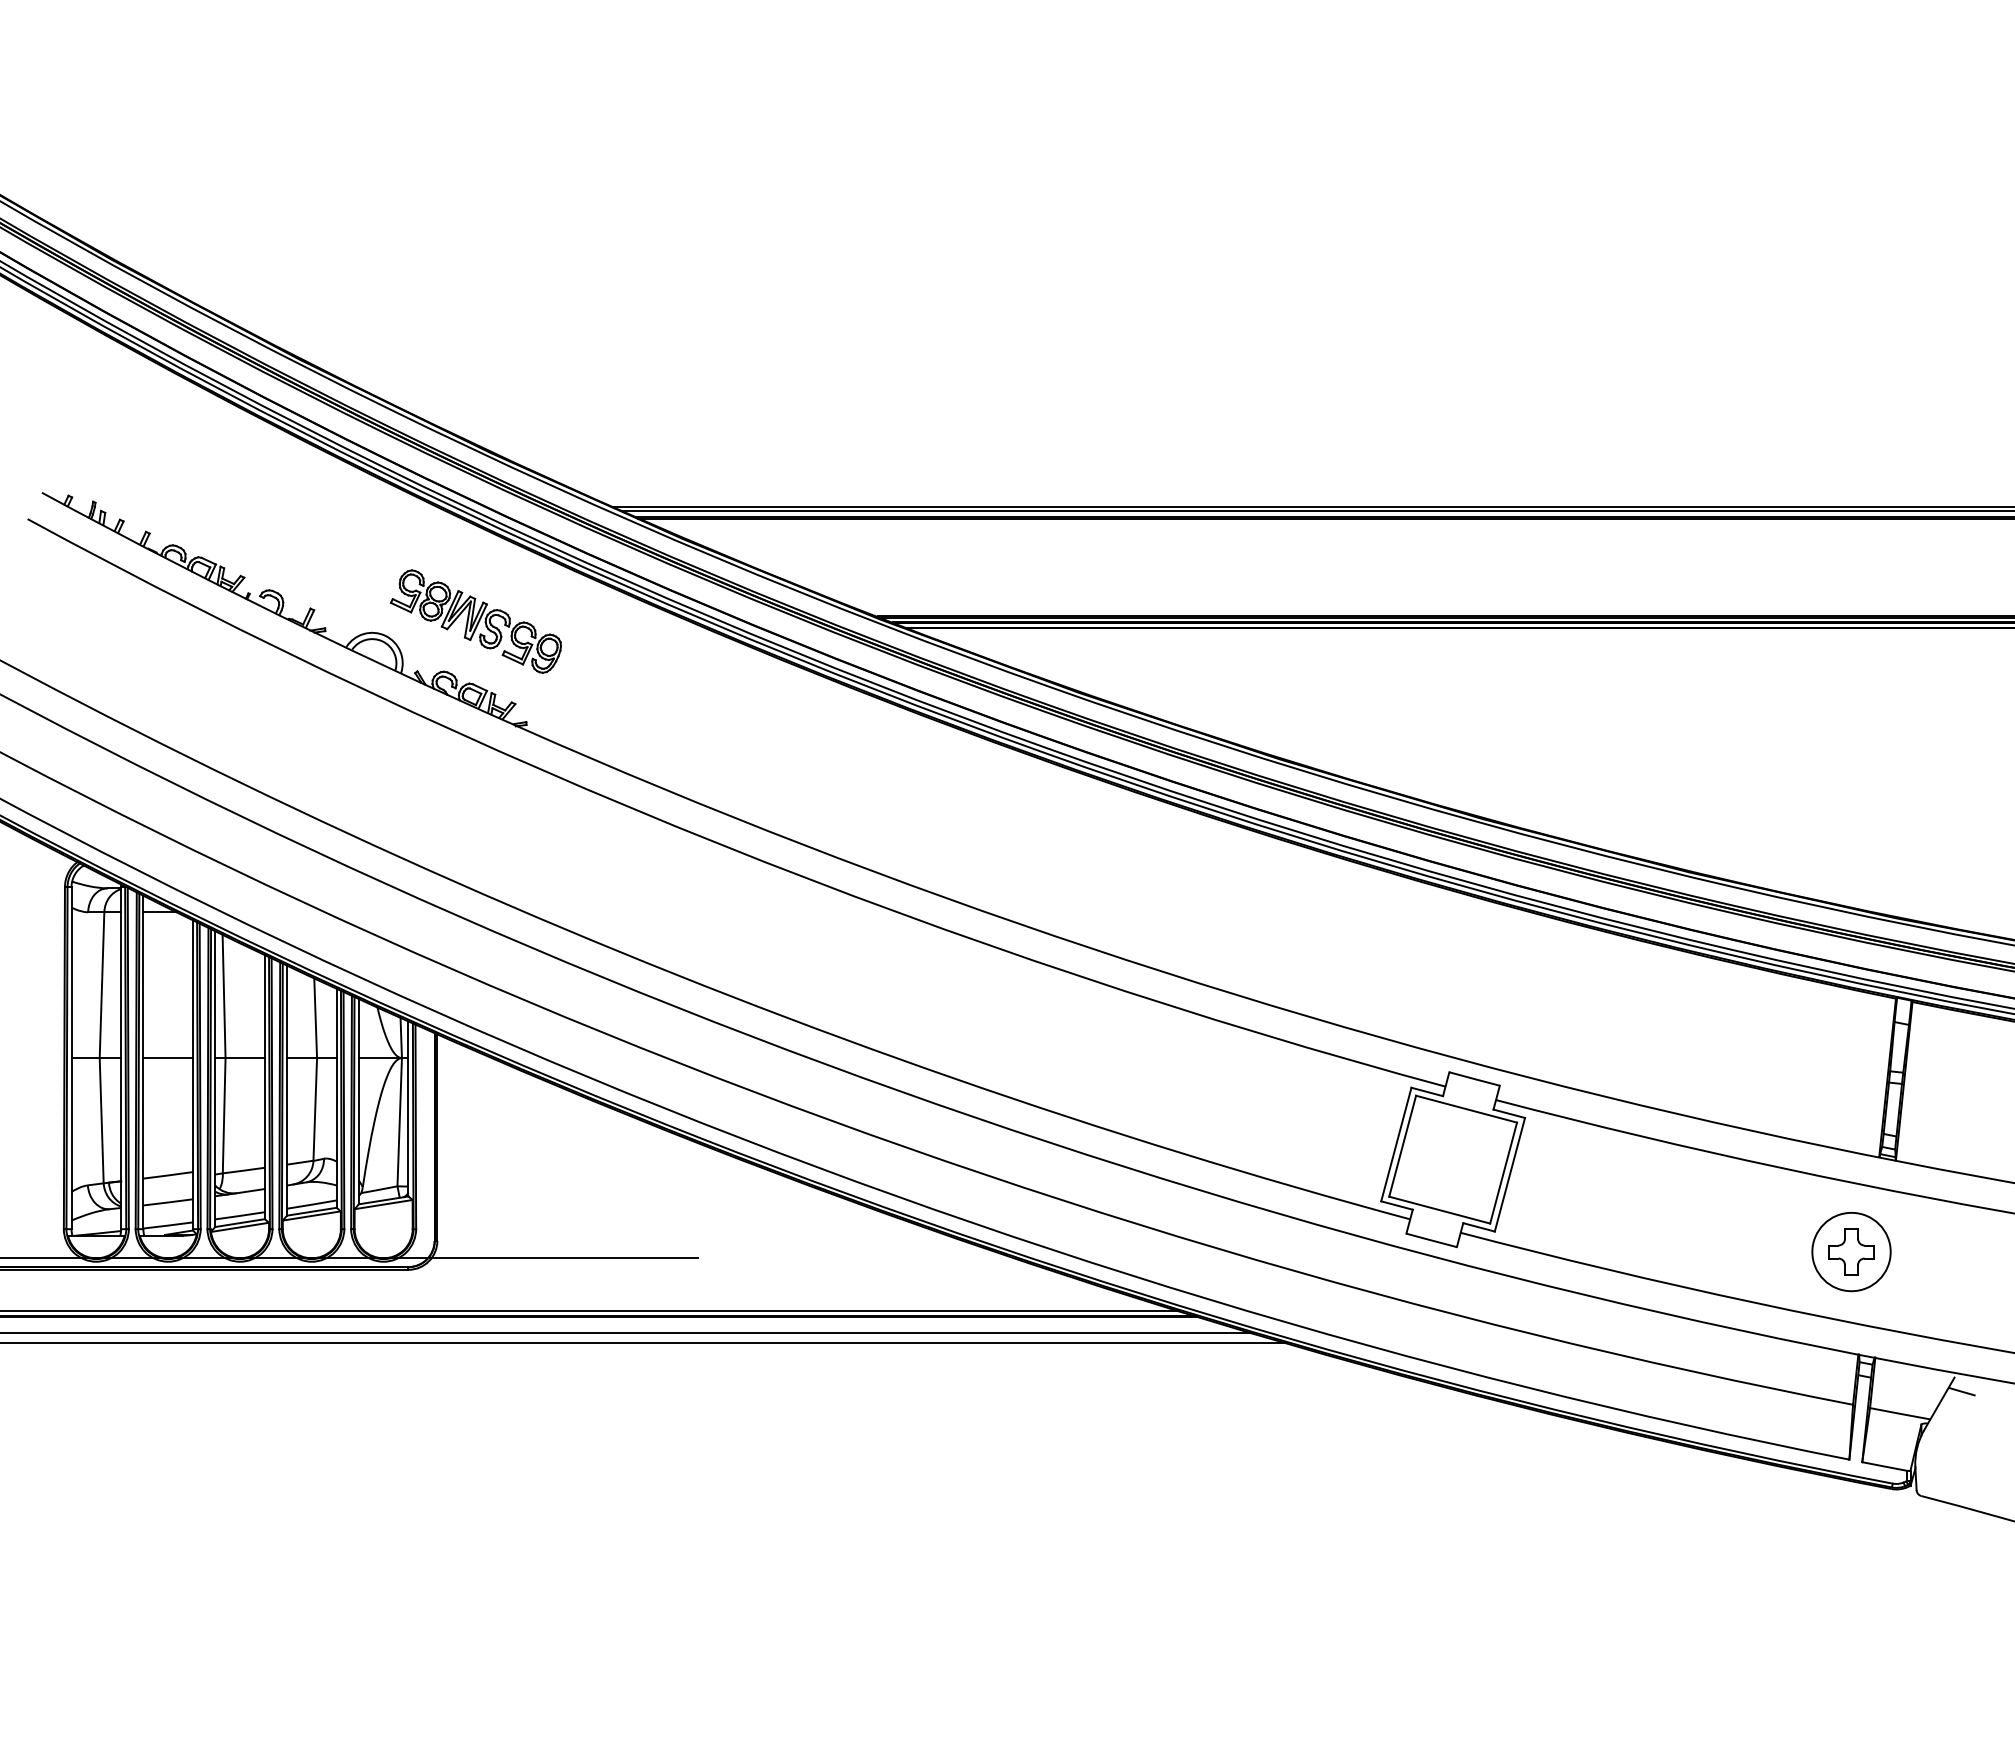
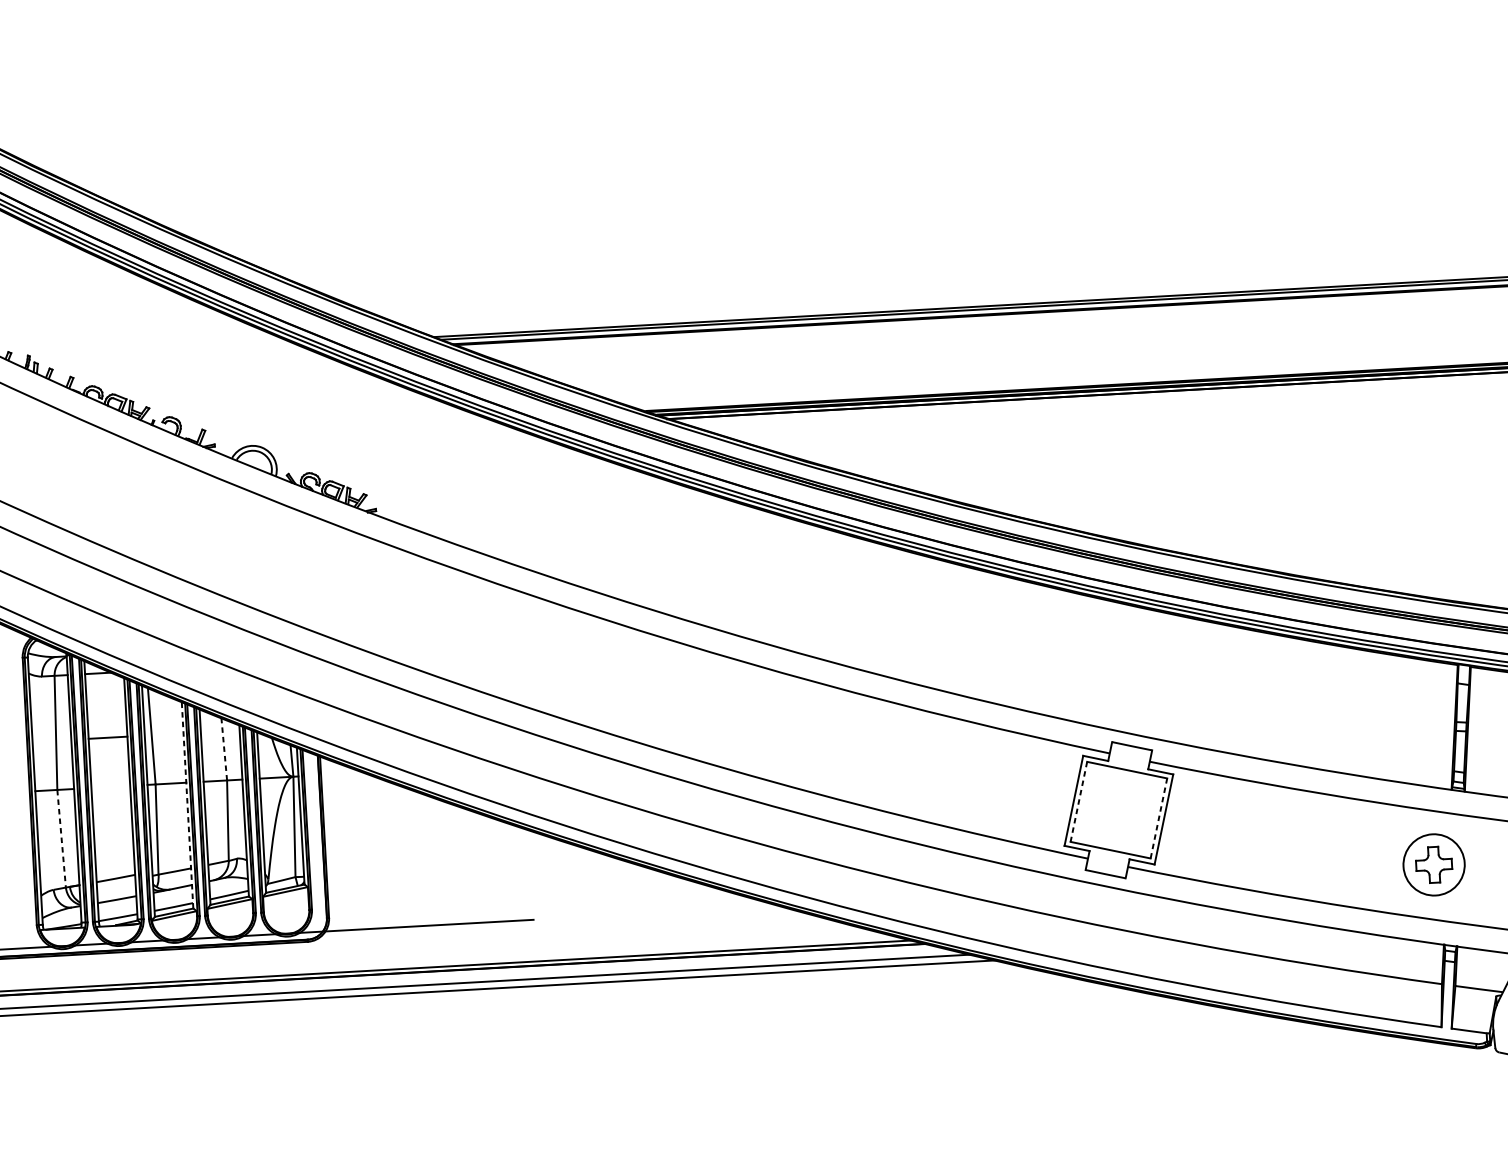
part: (475, 621) -> (331, 432), removed
line: (315, 1017) -> (224, 748), solid -> dashed
line: (167, 1058) -> (107, 738), moved
line: (264, 1086) -> (187, 804), solid -> dashed
line: (101, 1120) -> (61, 838), solid -> dashed
line: (1402, 1146) -> (1078, 802), solid -> dashed
line: (1503, 1172) -> (1158, 818), solid -> dashed

